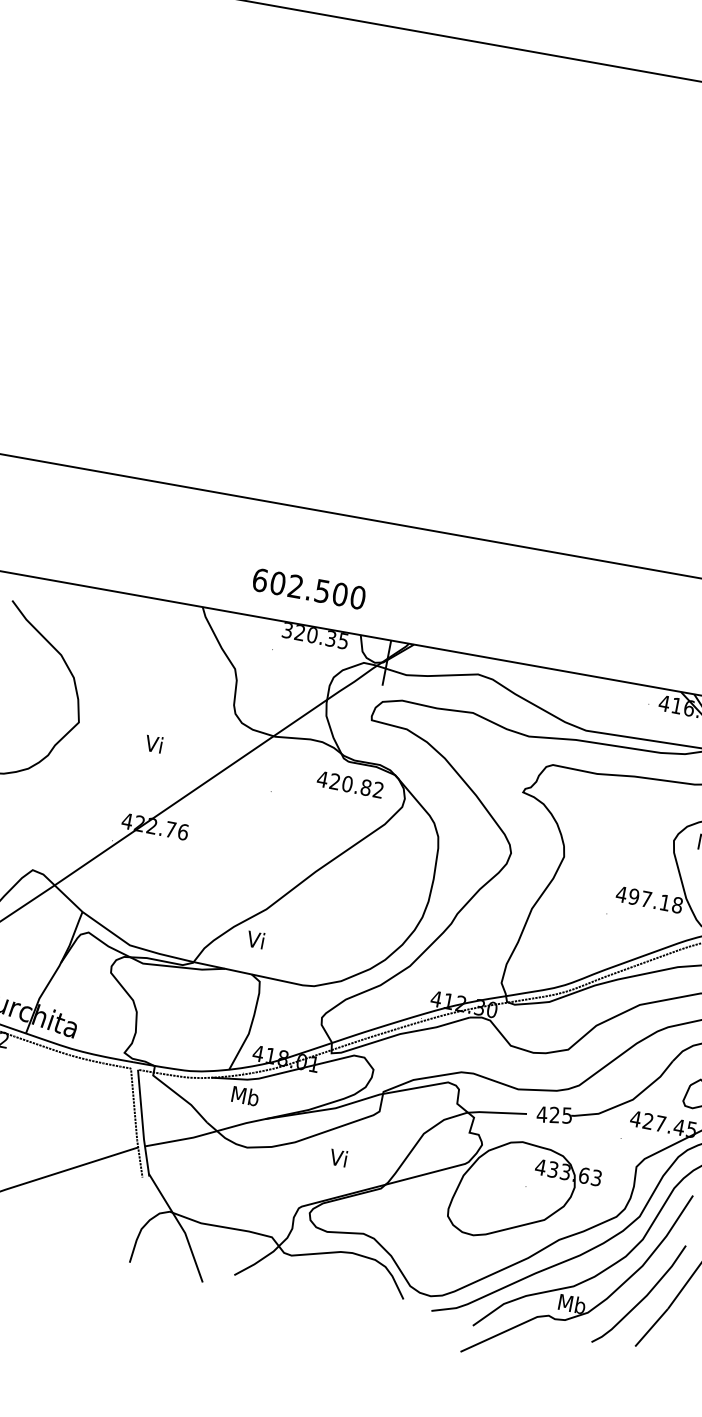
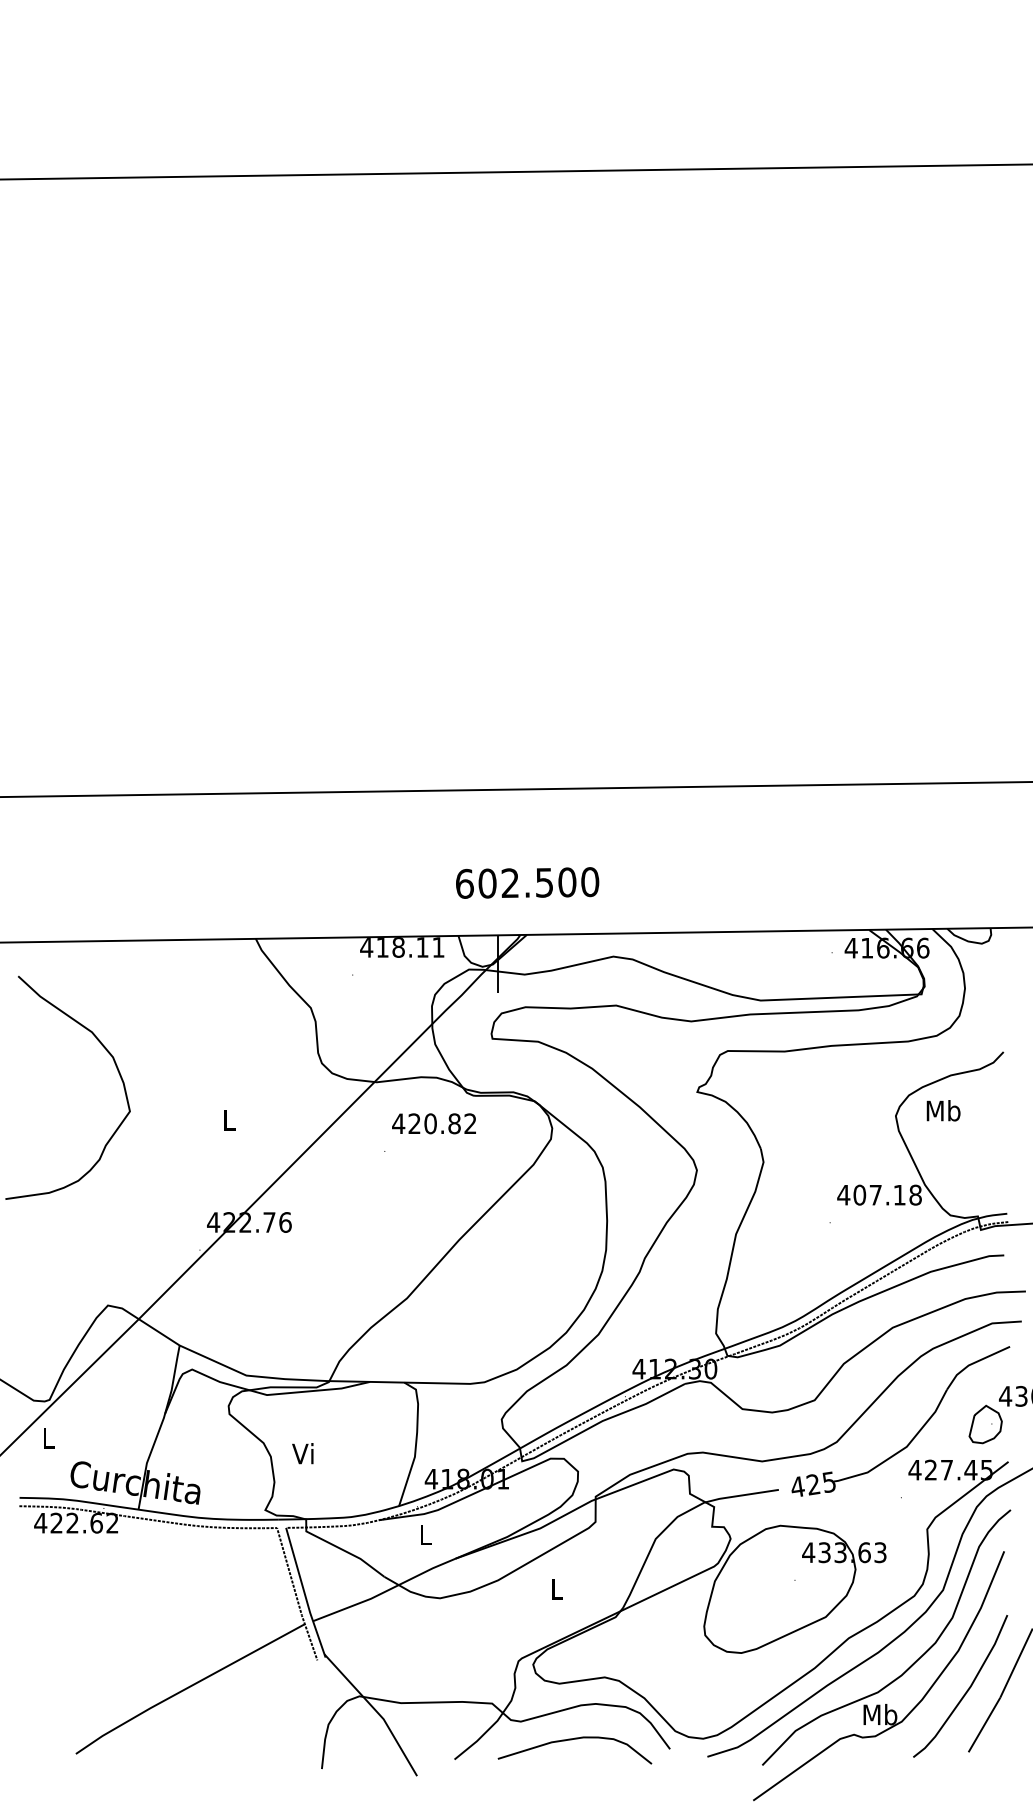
text: (309, 588) -> (527, 882), moved
text: (315, 635) -> (402, 947), 320.35 -> 418.11
text: (153, 743) -> (227, 1119), Vi -> L
text: (349, 784) -> (433, 1123), moved
text: (633, 897) -> (859, 1195), 497.18 -> 407.18
text: (255, 939) -> (302, 1453), moved
text: (245, 1095) -> (425, 1534), Mb -> L
text: (338, 1157) -> (555, 1588), Vi -> L
curve: (328, 1277) -> (571, 1740), added

